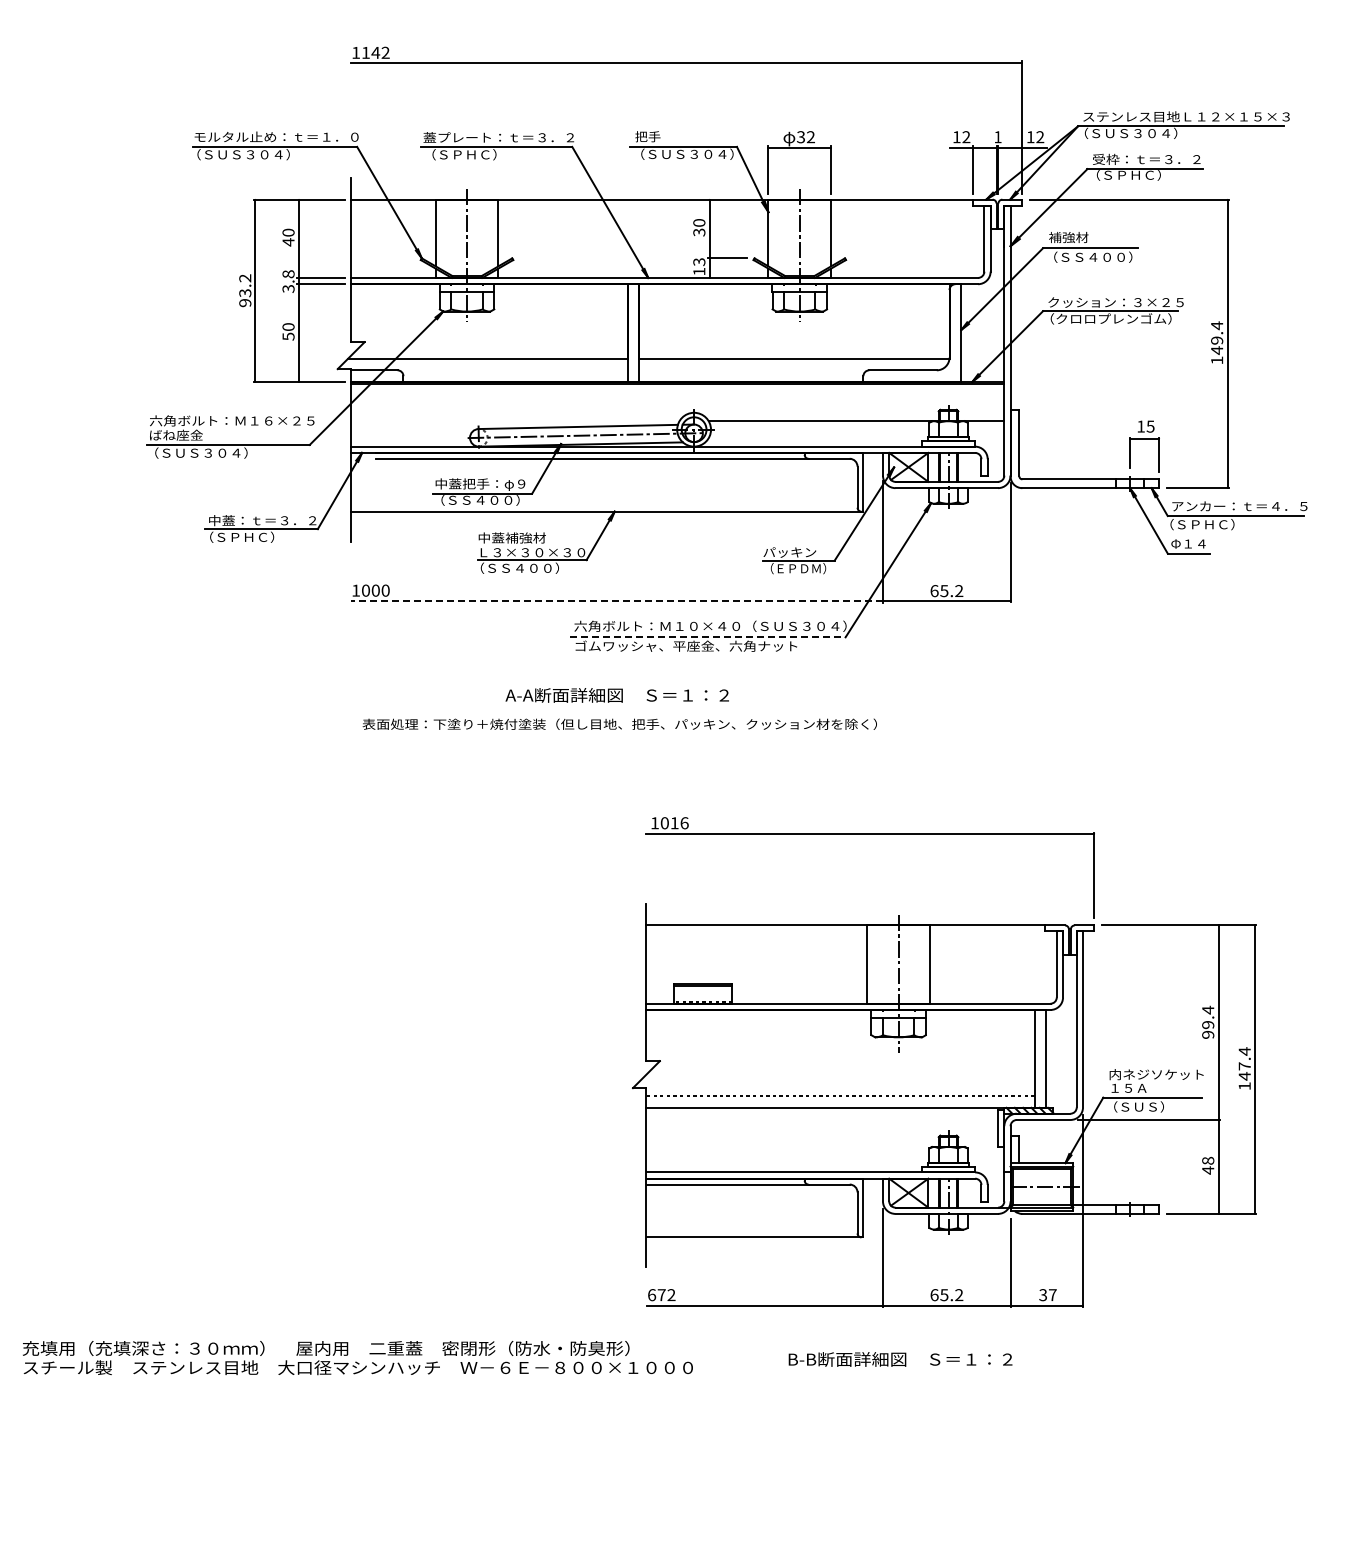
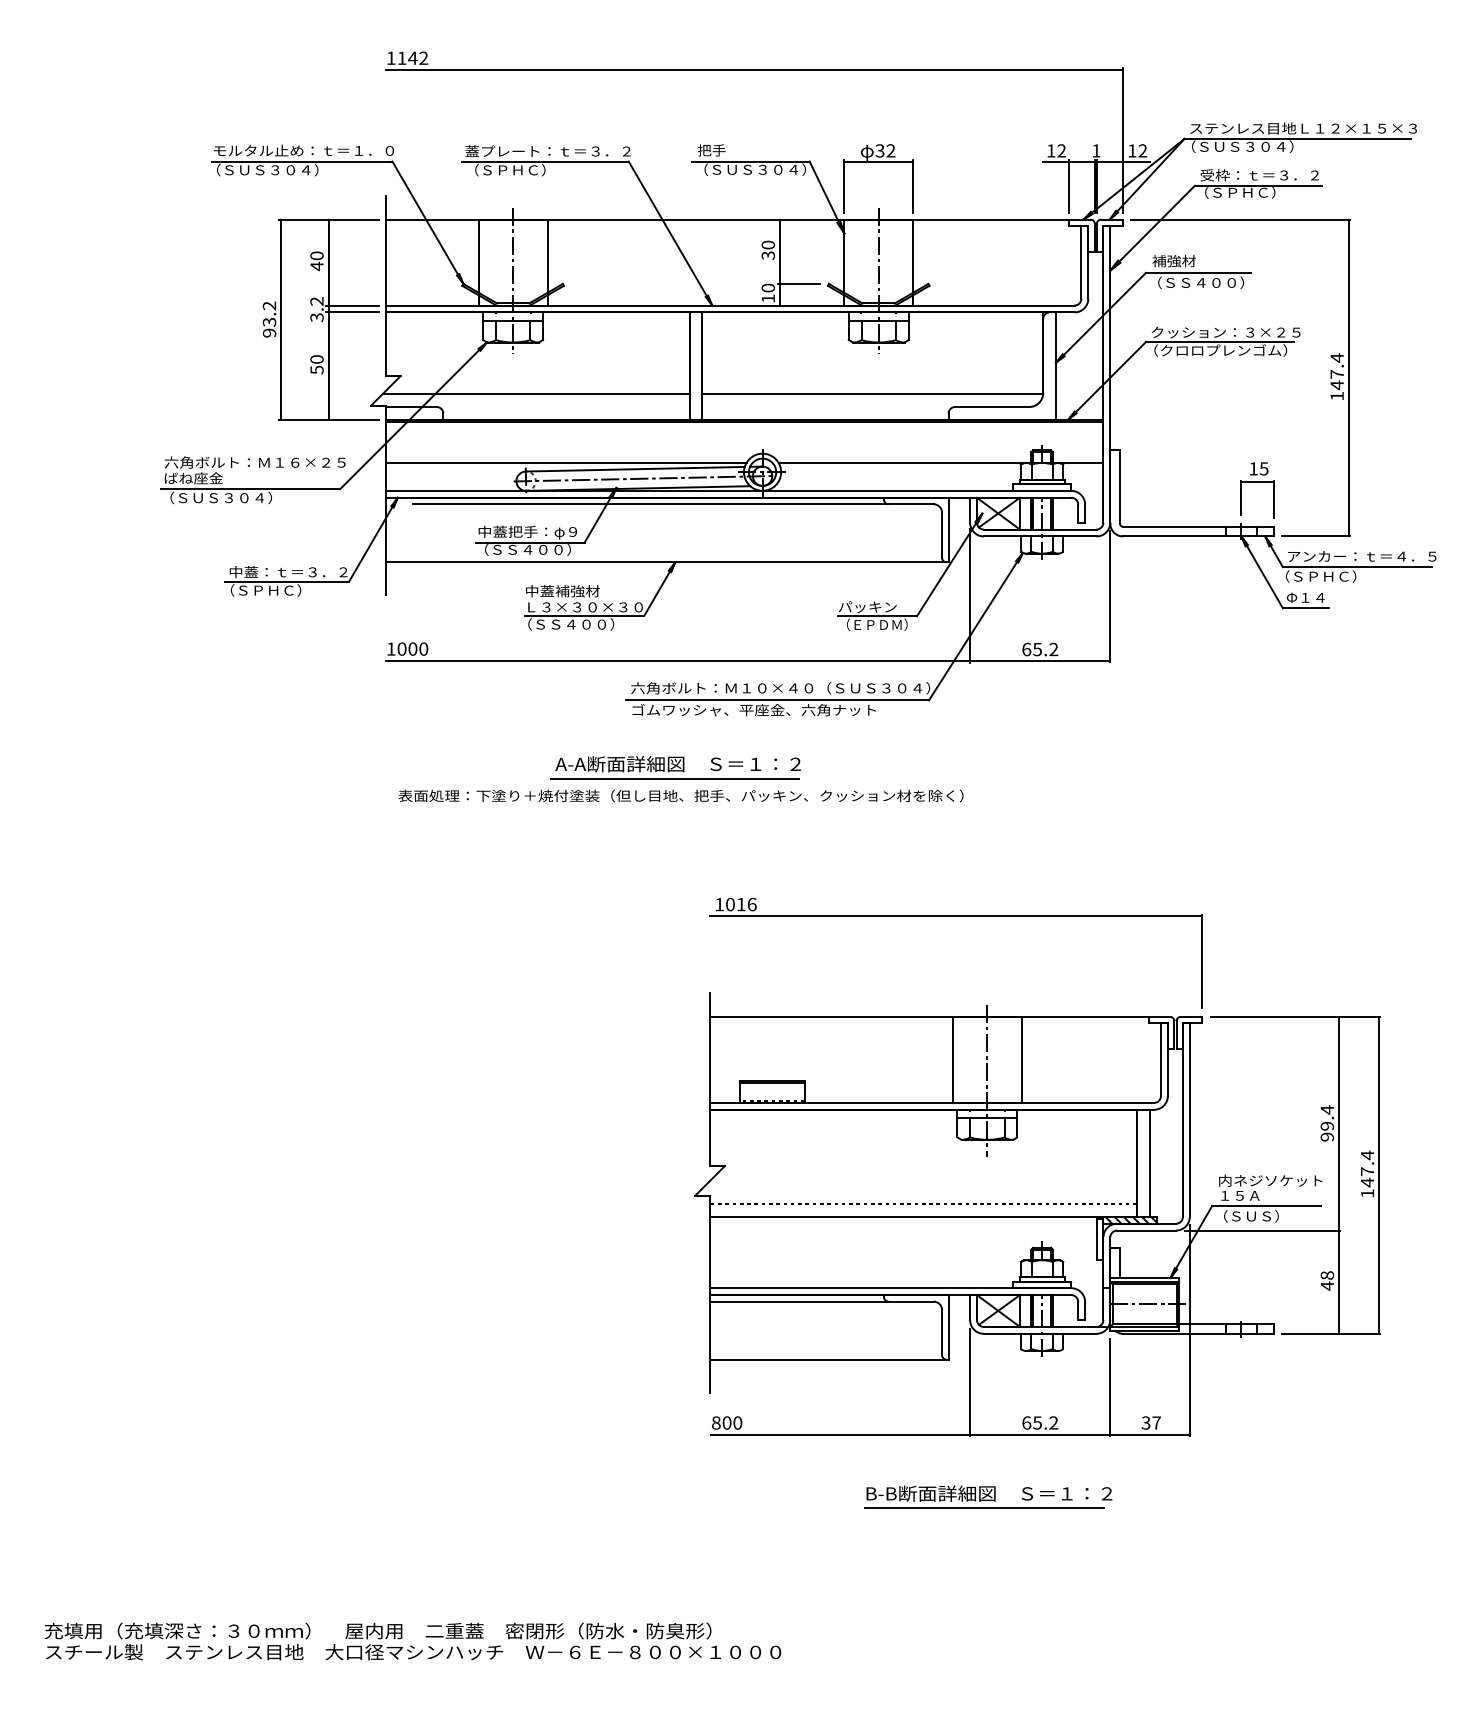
text: (699, 262) -> (768, 288), 13 -> 10
text: (288, 274) -> (316, 301), 3.8 -> 3.2
text: (1217, 340) -> (1337, 374), 149.4 -> 147.4
line: (515, 421) -> (566, 463), added
line: (617, 601) -> (678, 660), dashed -> solid
line: (707, 637) -> (777, 700), dashed -> solid
line: (613, 708) -> (674, 778), added
text: (661, 1295) -> (726, 1423), 672 -> 800
text: (357, 1358) -> (412, 1642), moved
line: (895, 1372) -> (983, 1508), added

